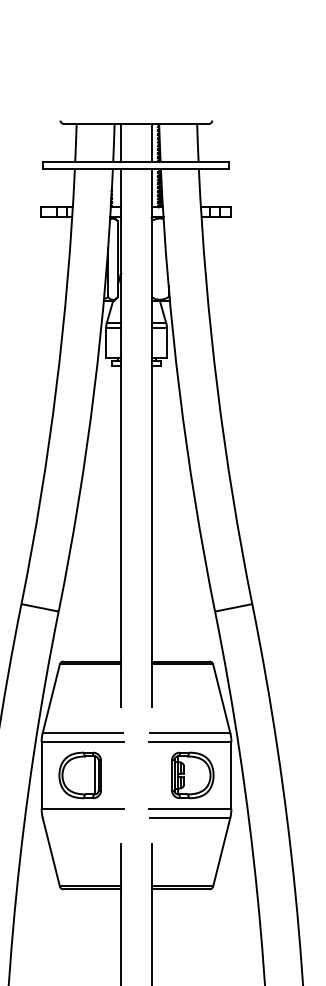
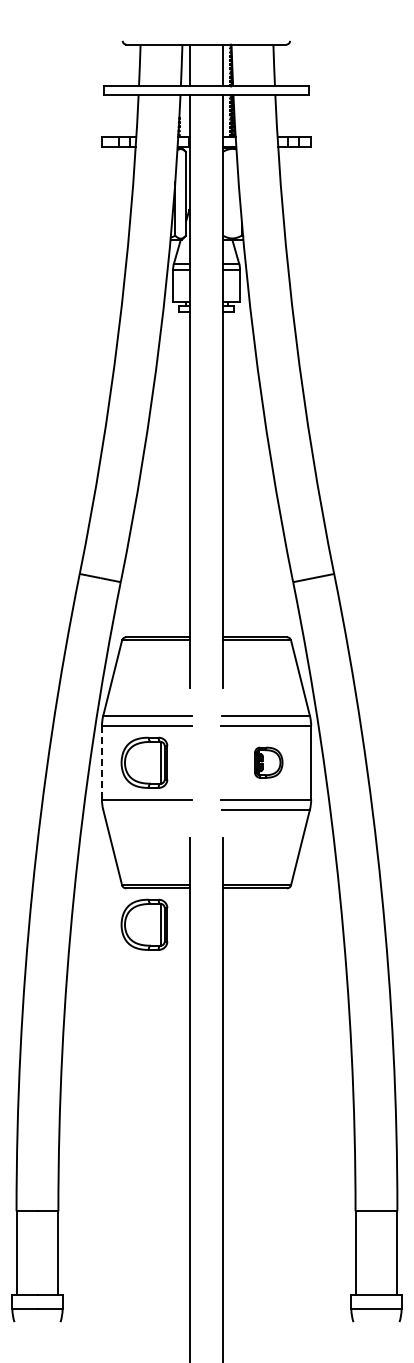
line: (41, 775) -> (101, 762), solid -> dashed
part: (192, 775) -> (268, 762), size x0.6
part: (80, 922) -> (144, 924), added

